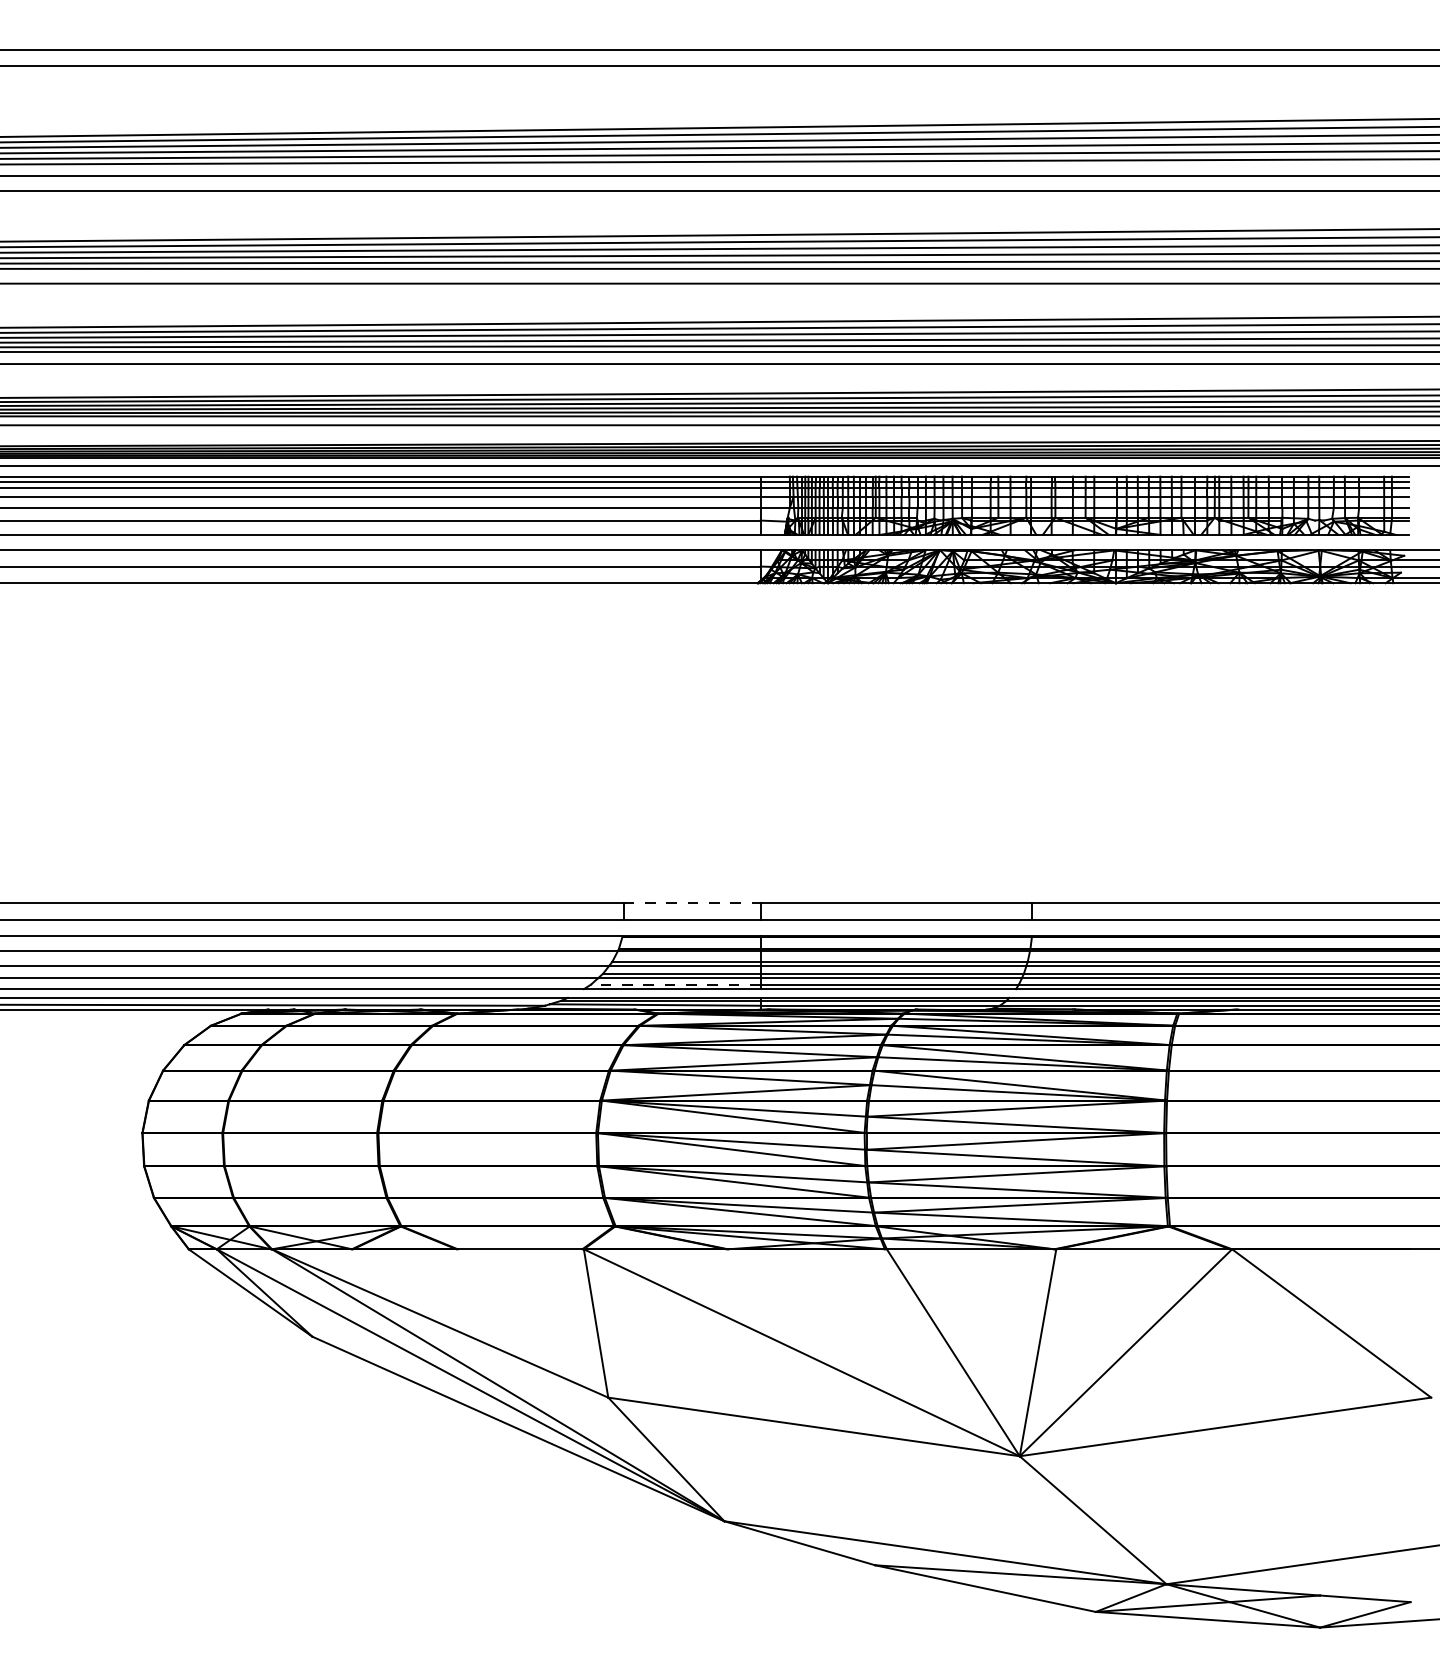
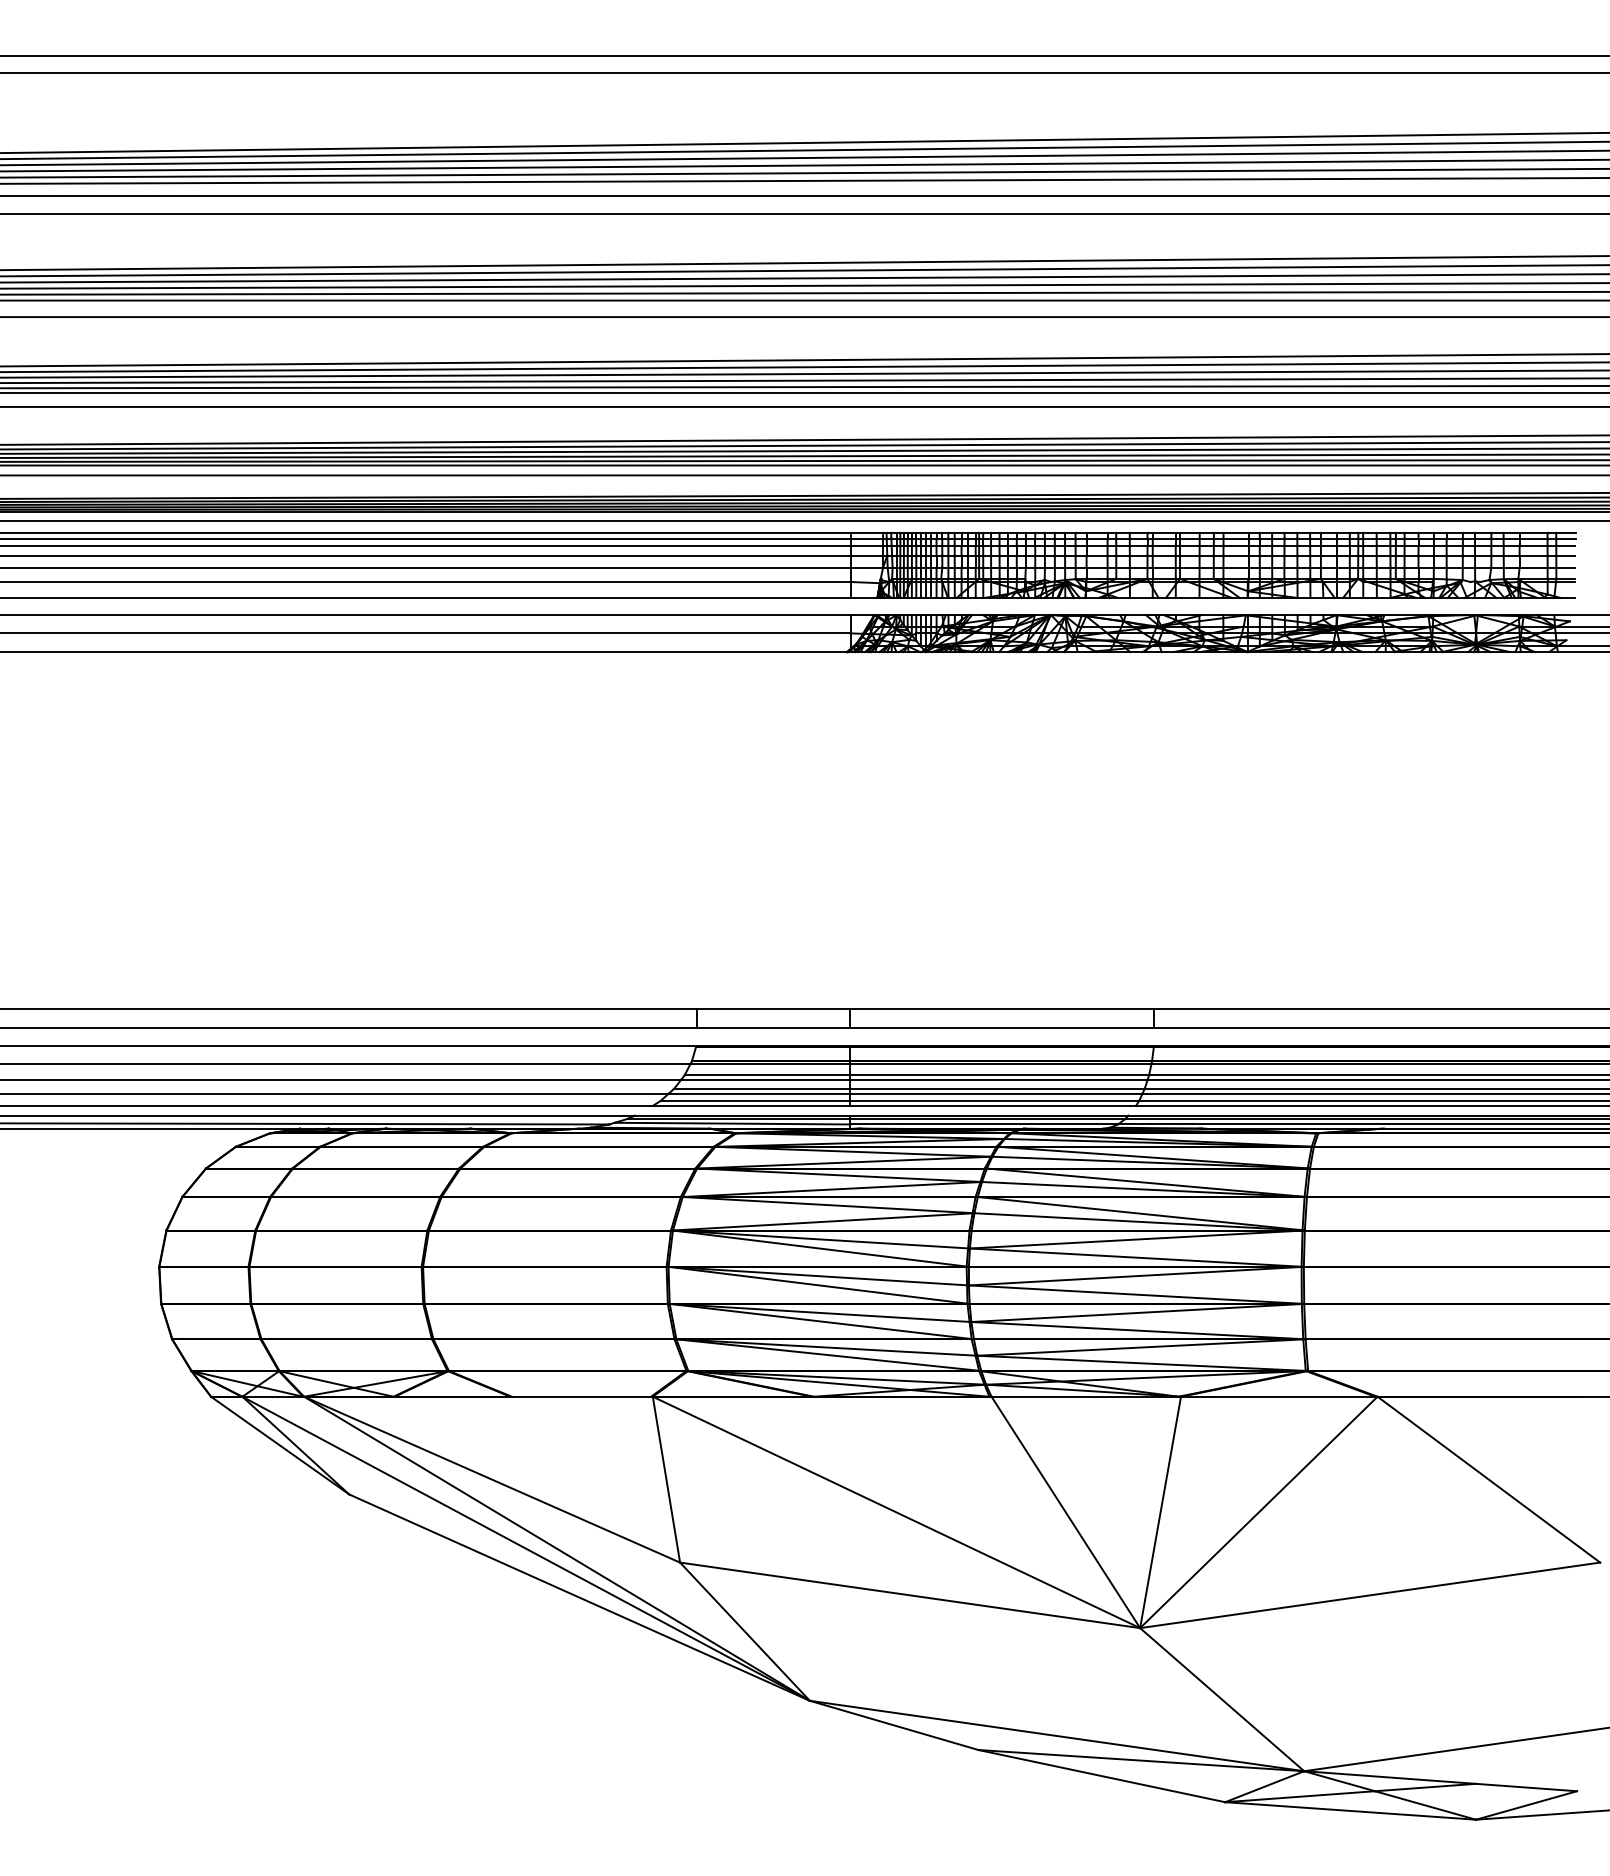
line: (691, 902) -> (773, 1009), dashed -> solid
line: (675, 984) -> (755, 1100), dashed -> solid

